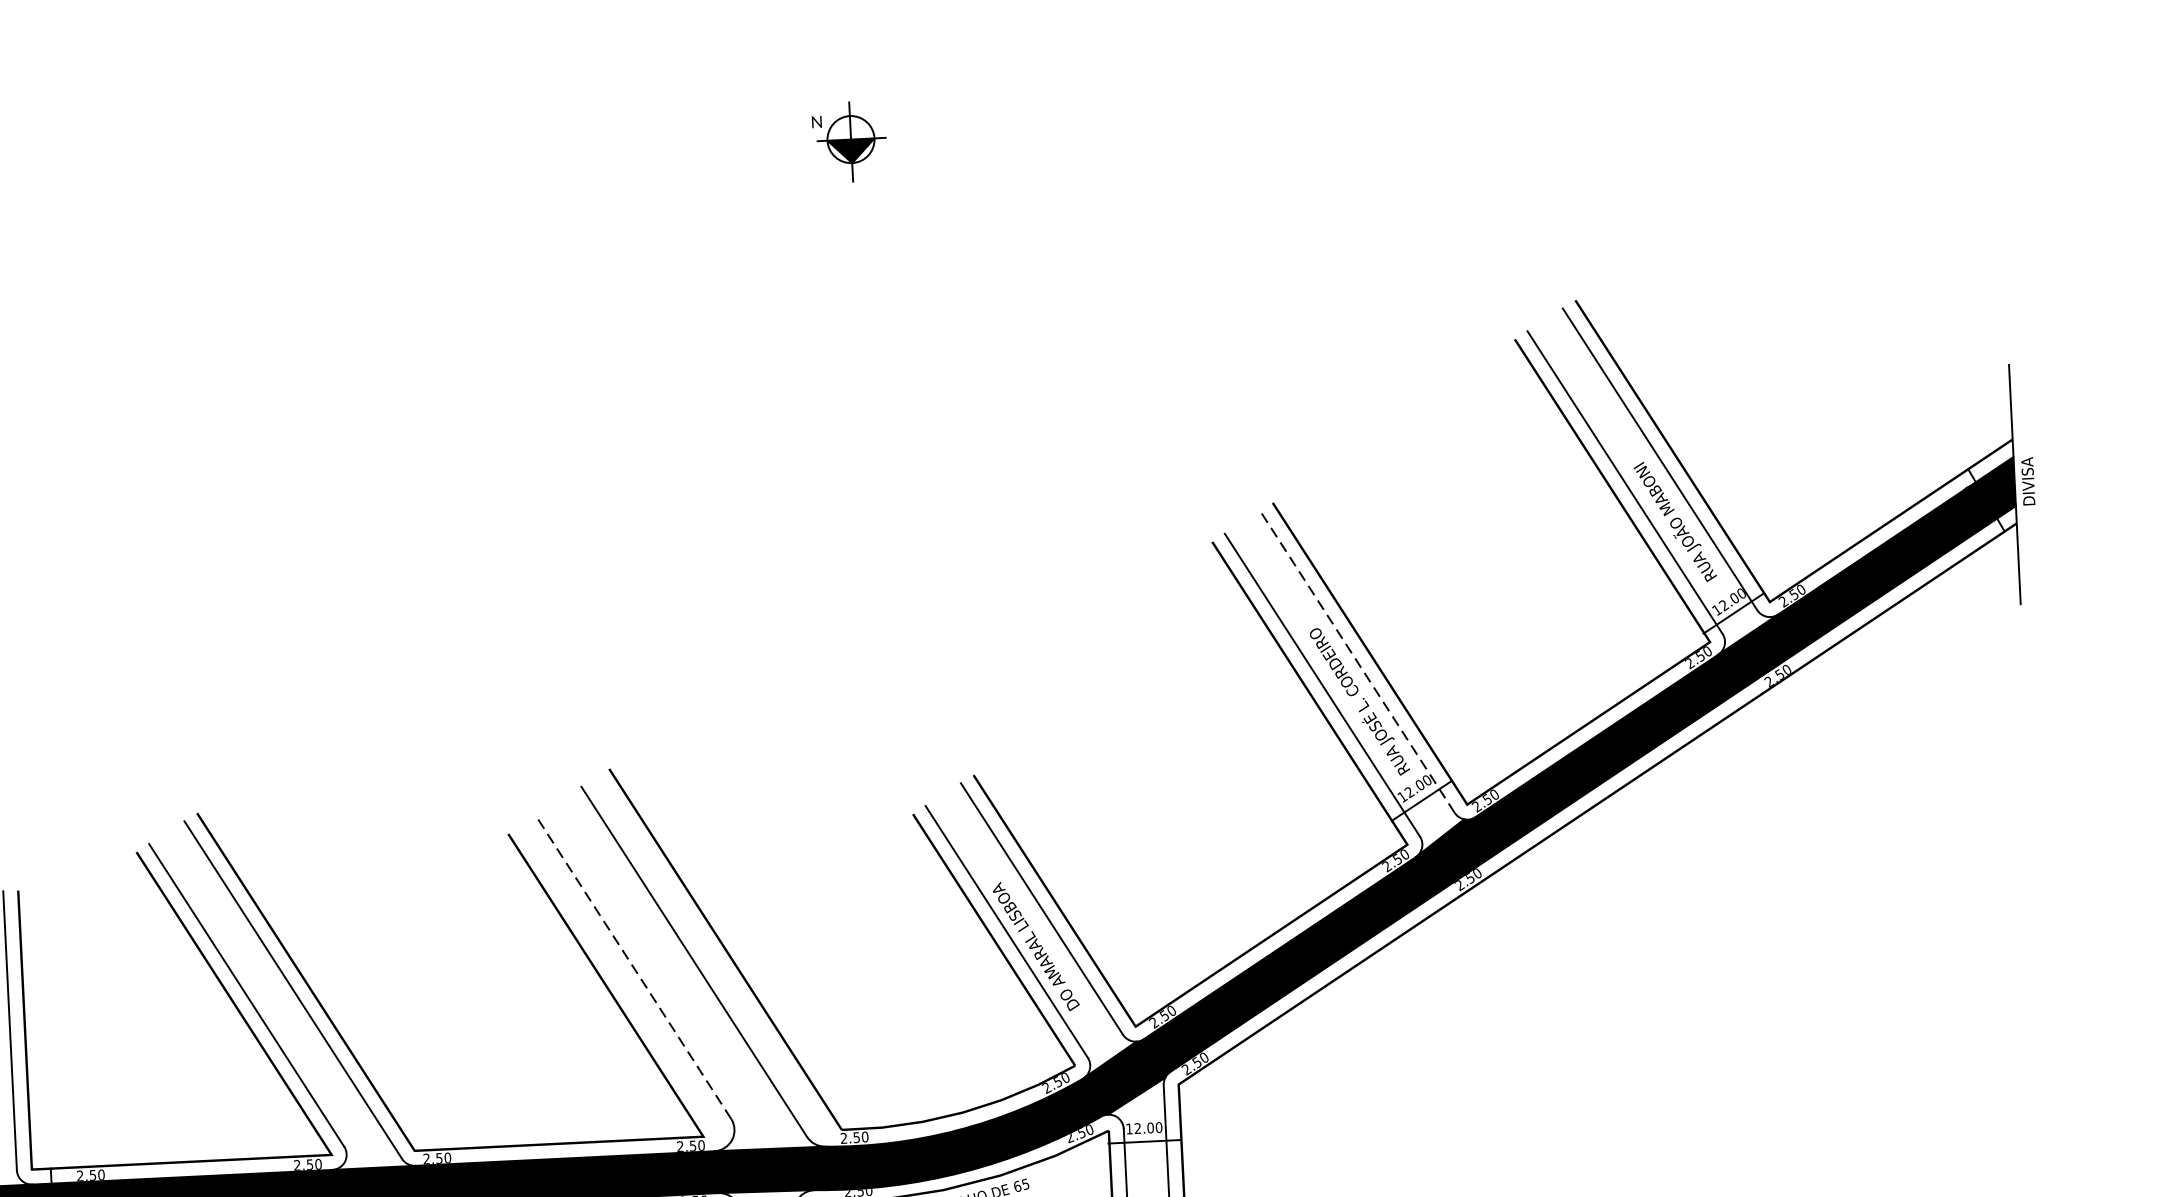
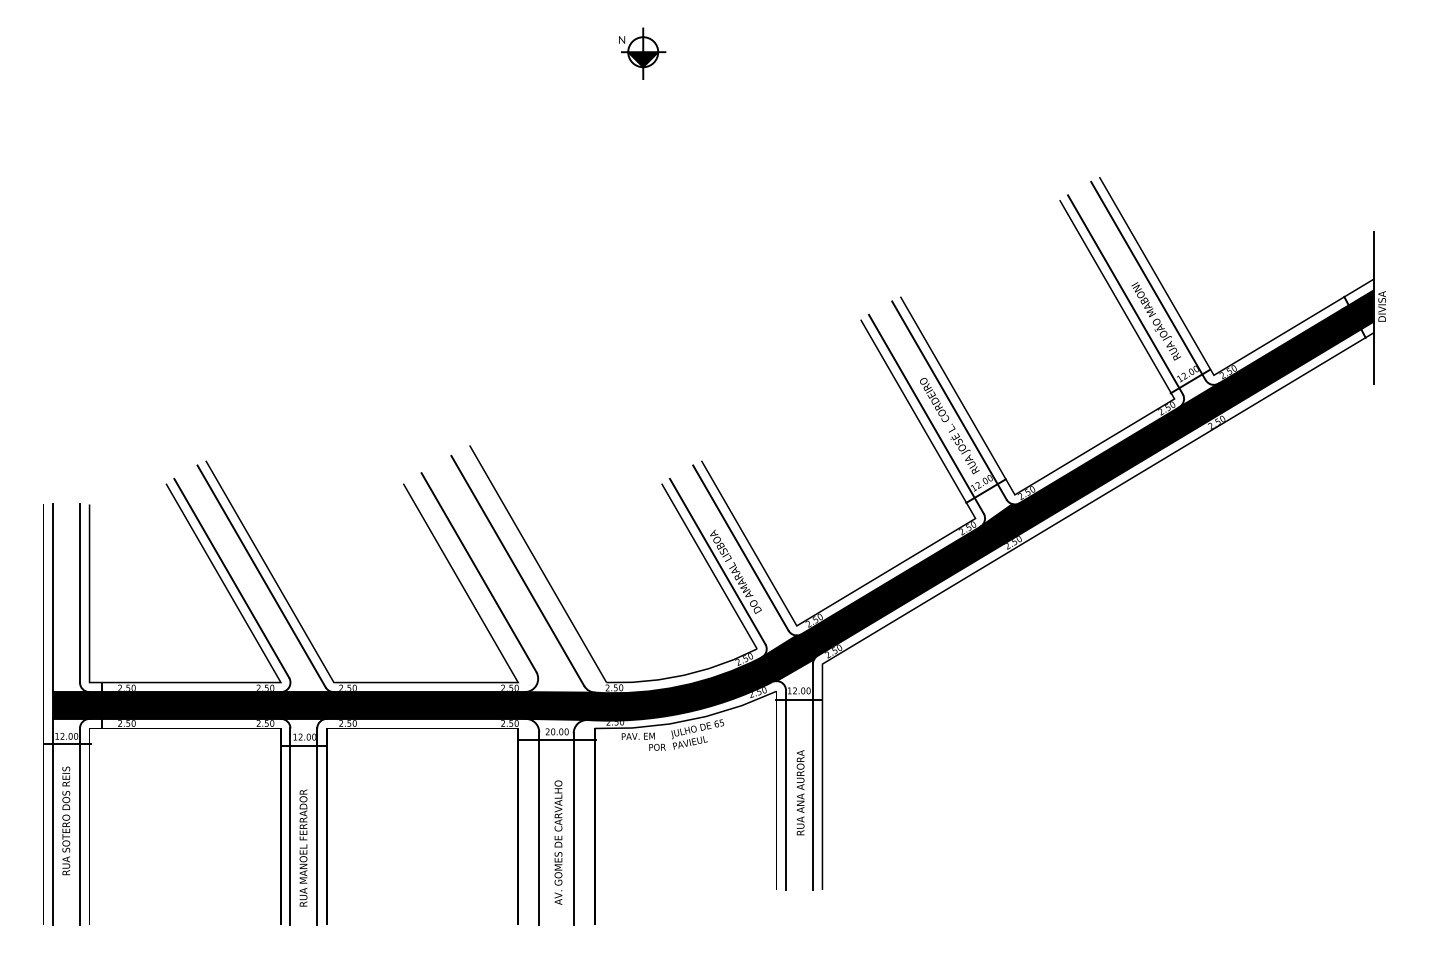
line: (1357, 661) -> (949, 400), dashed -> solid
line: (634, 967) -> (479, 572), dashed -> solid

